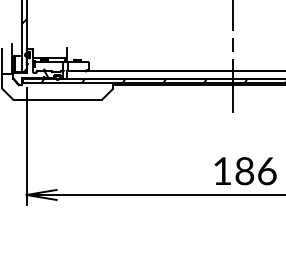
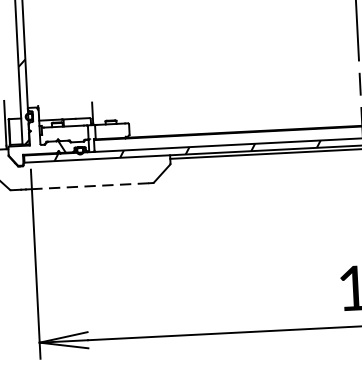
line: (62, 99) -> (89, 185), solid -> dashed

